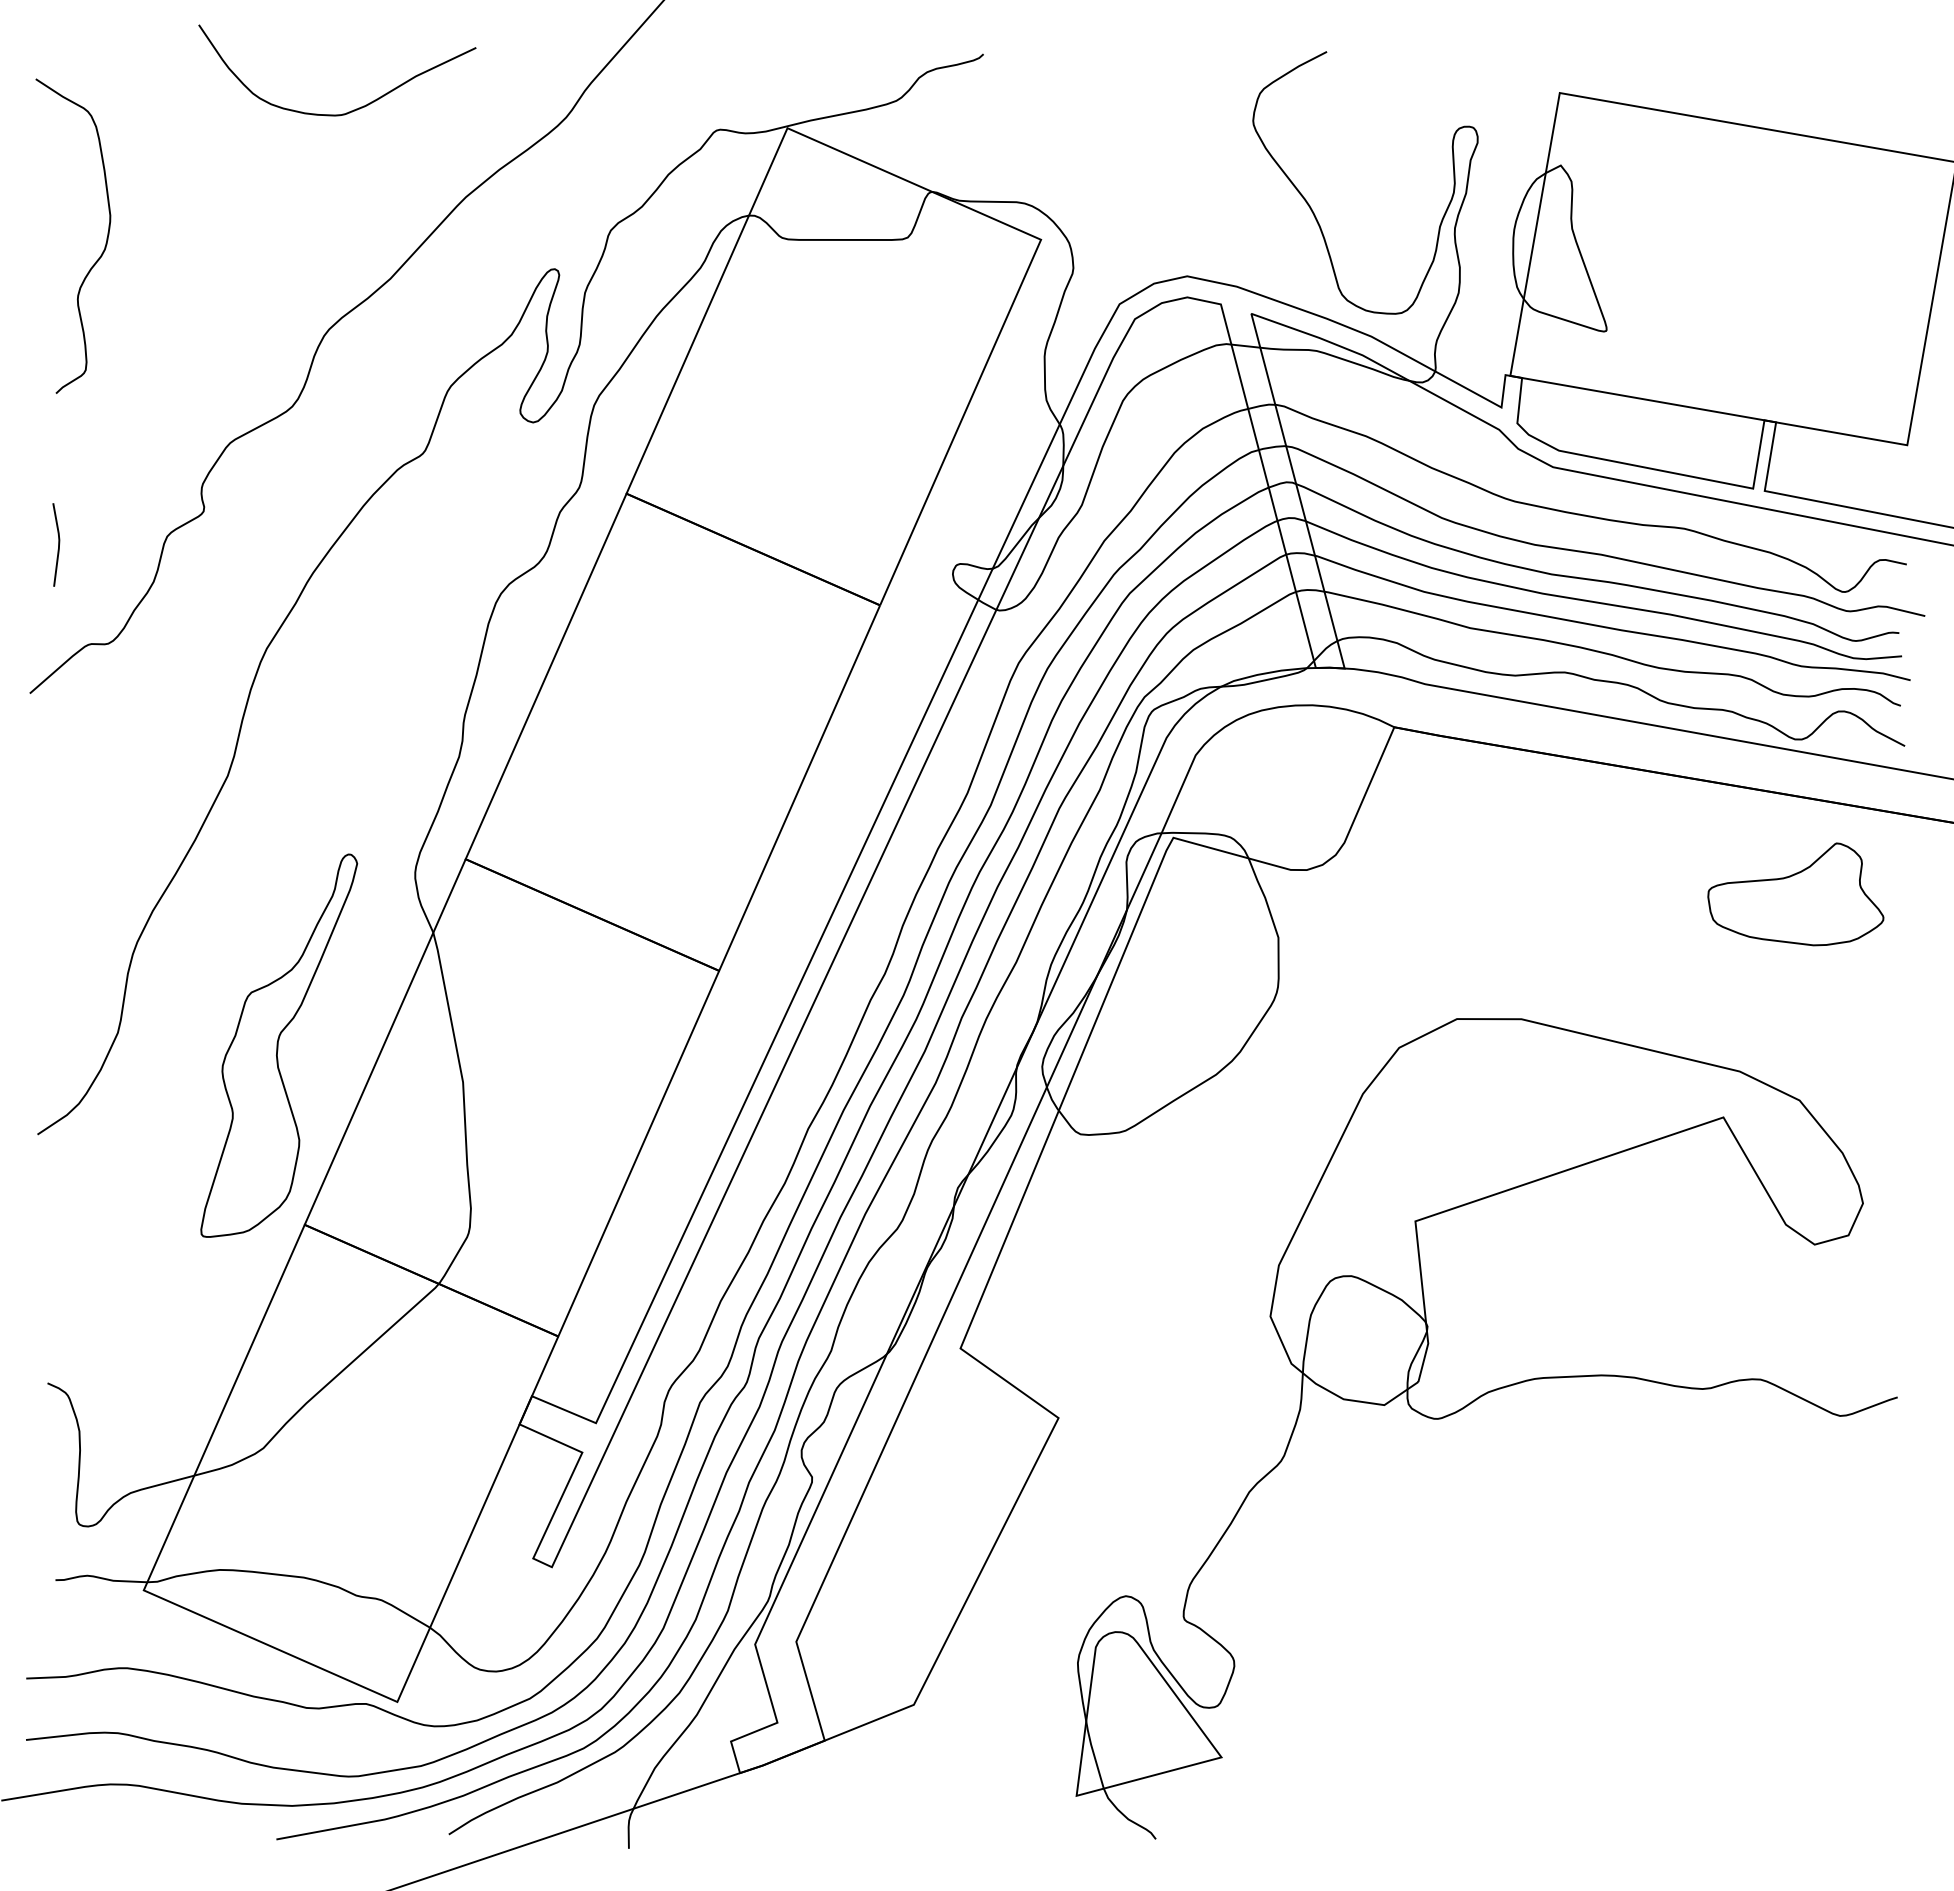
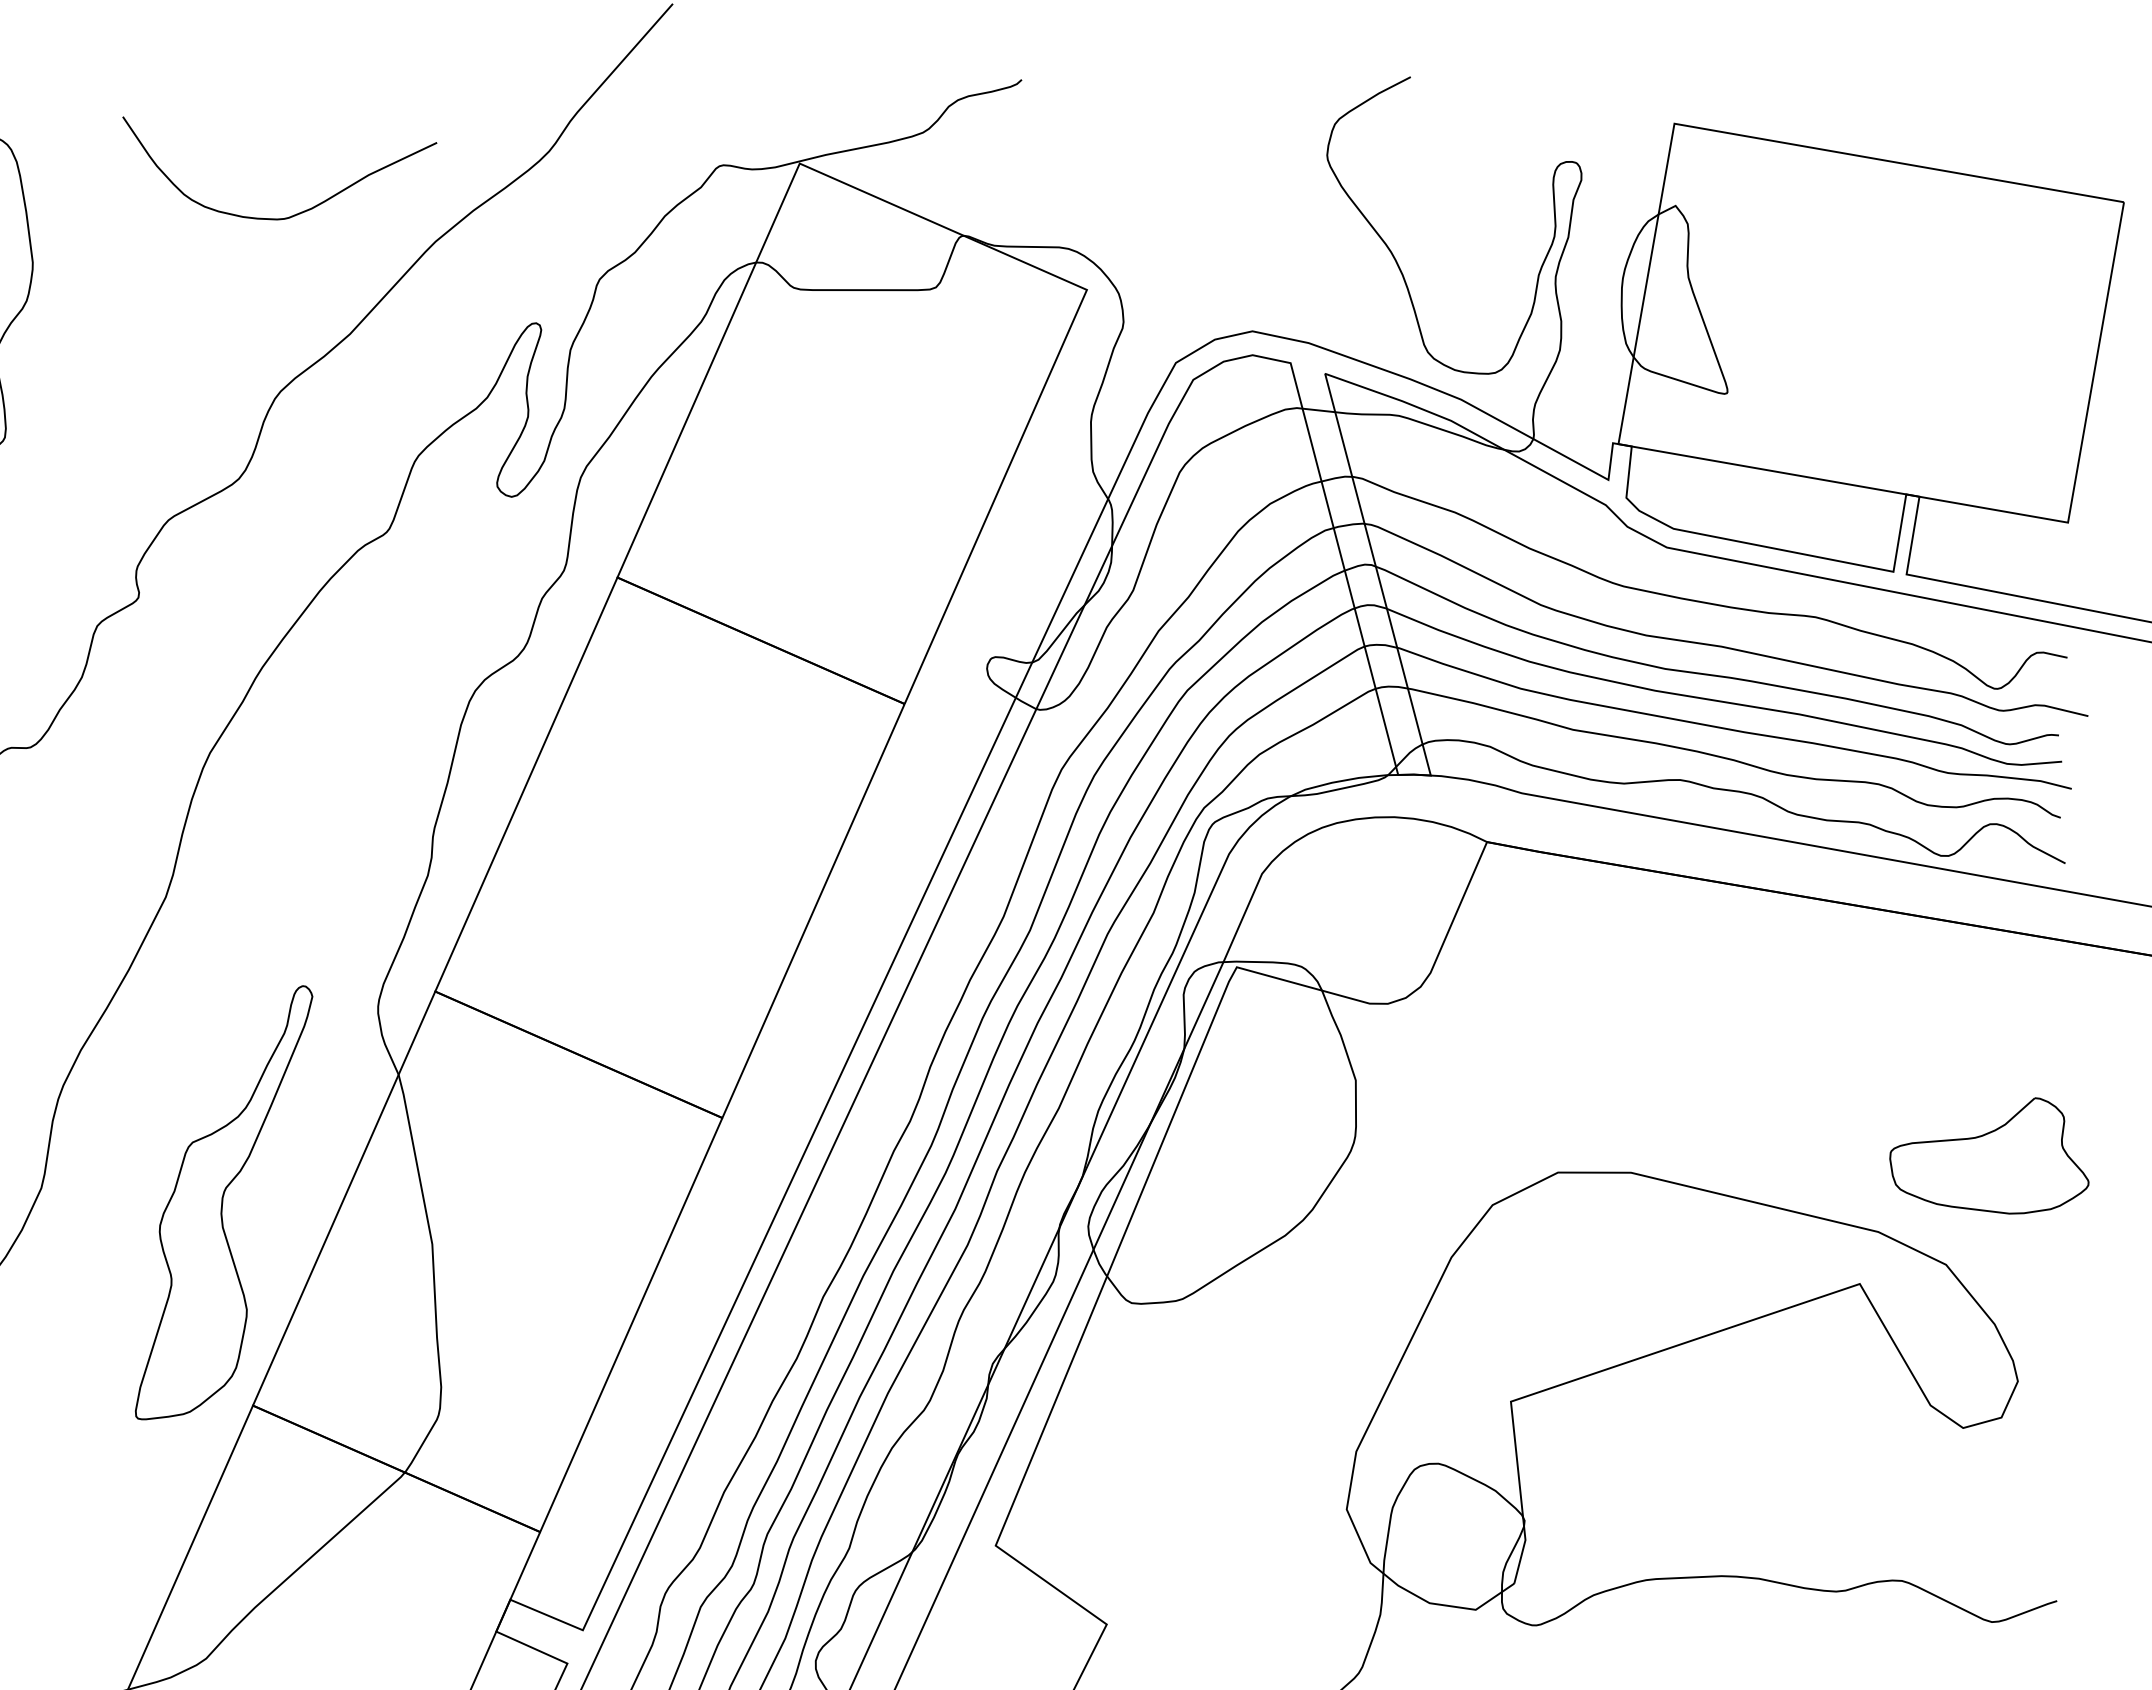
curve: (353, 109) -> (298, 212), moved
part: (1795, 894) -> (1988, 1156), moved

